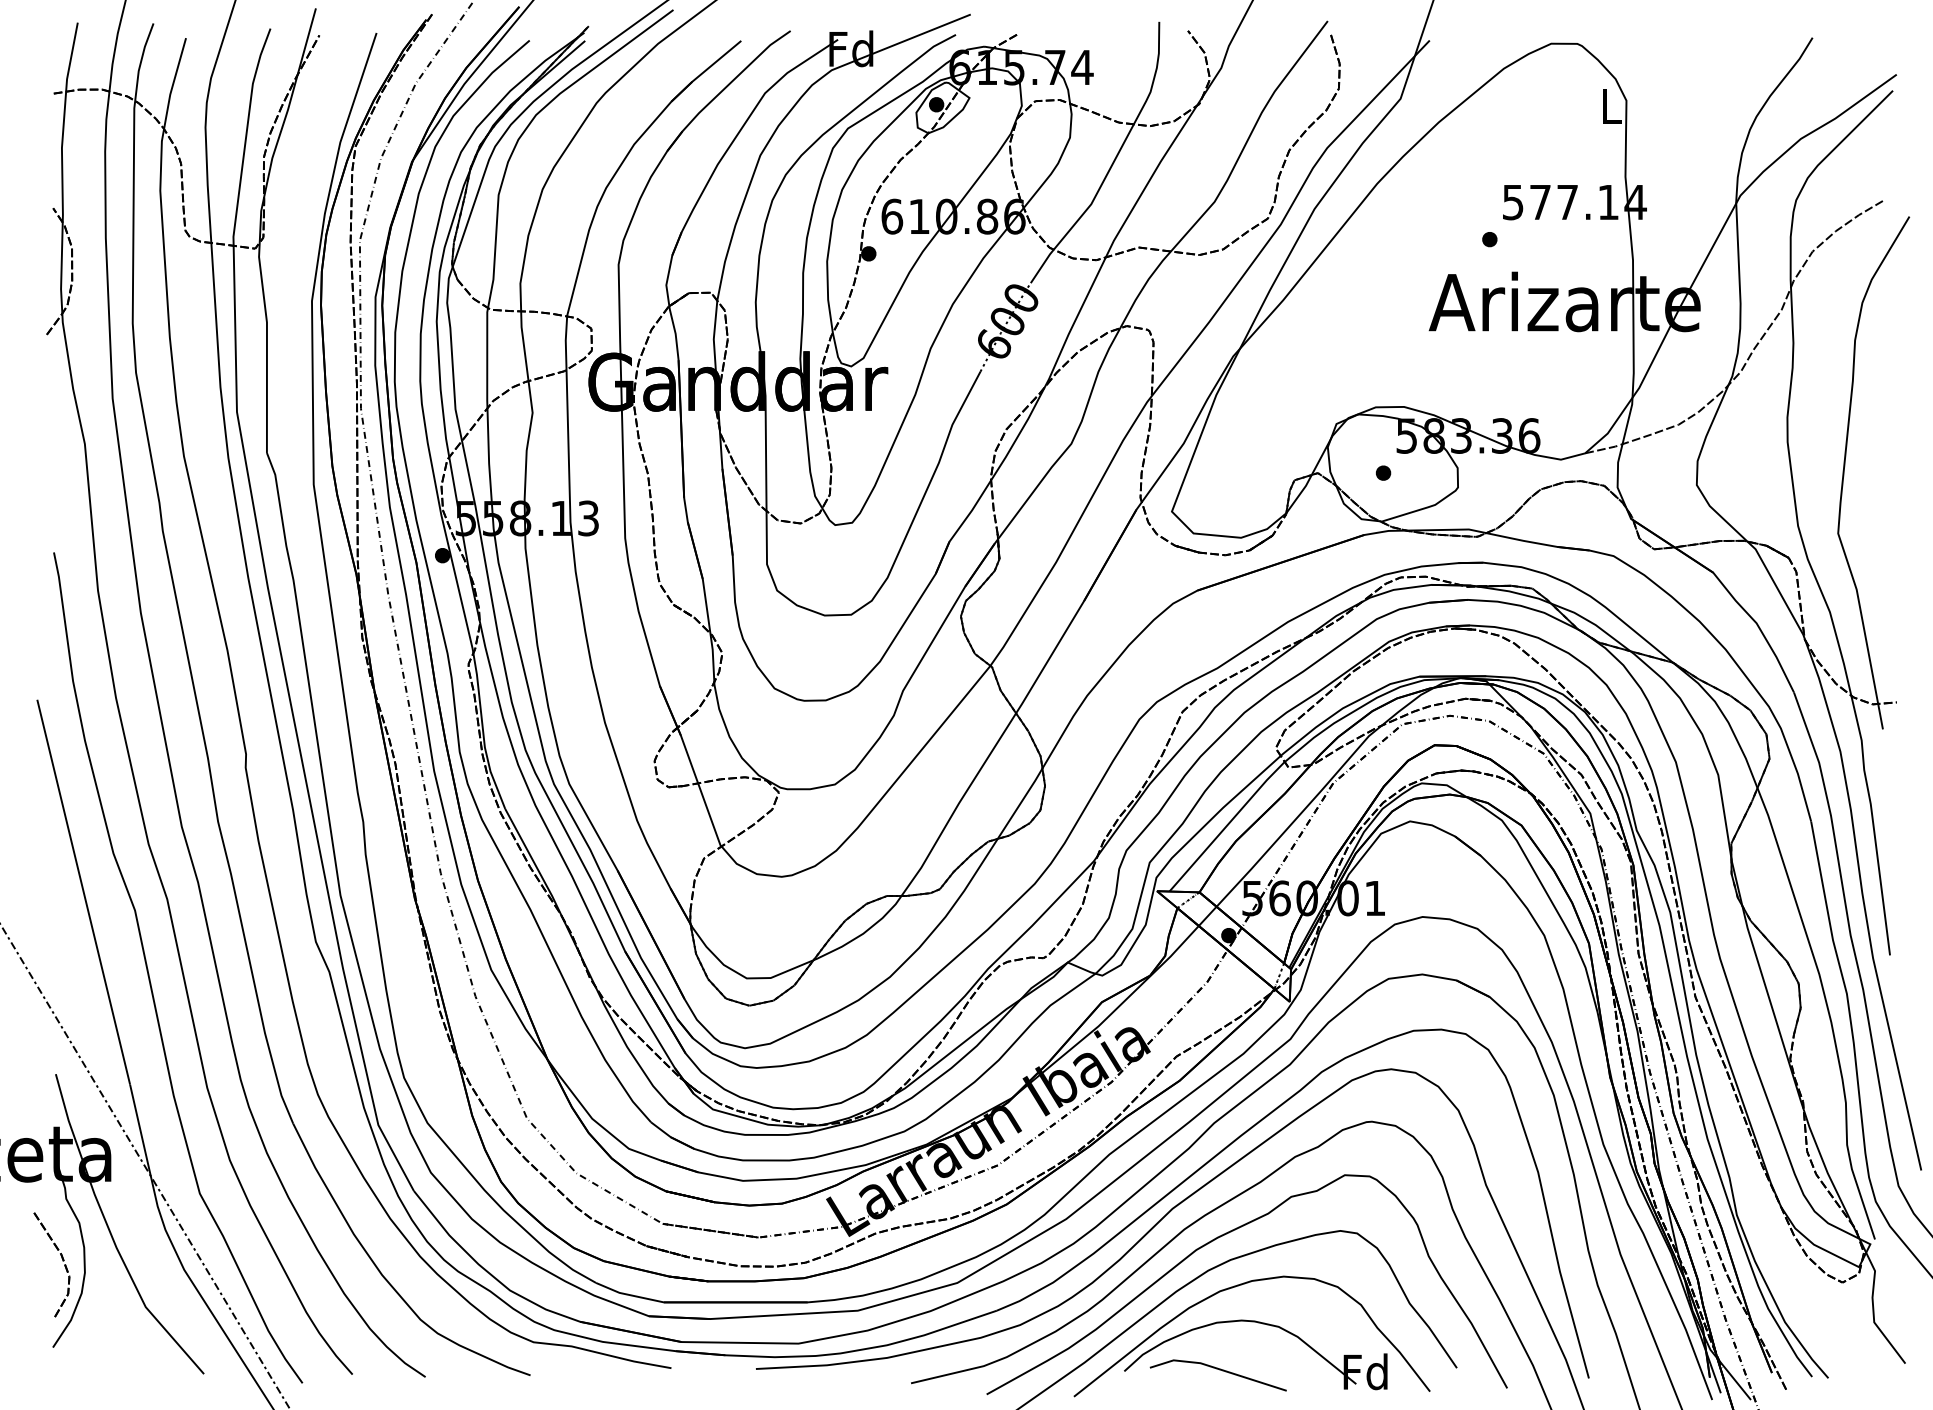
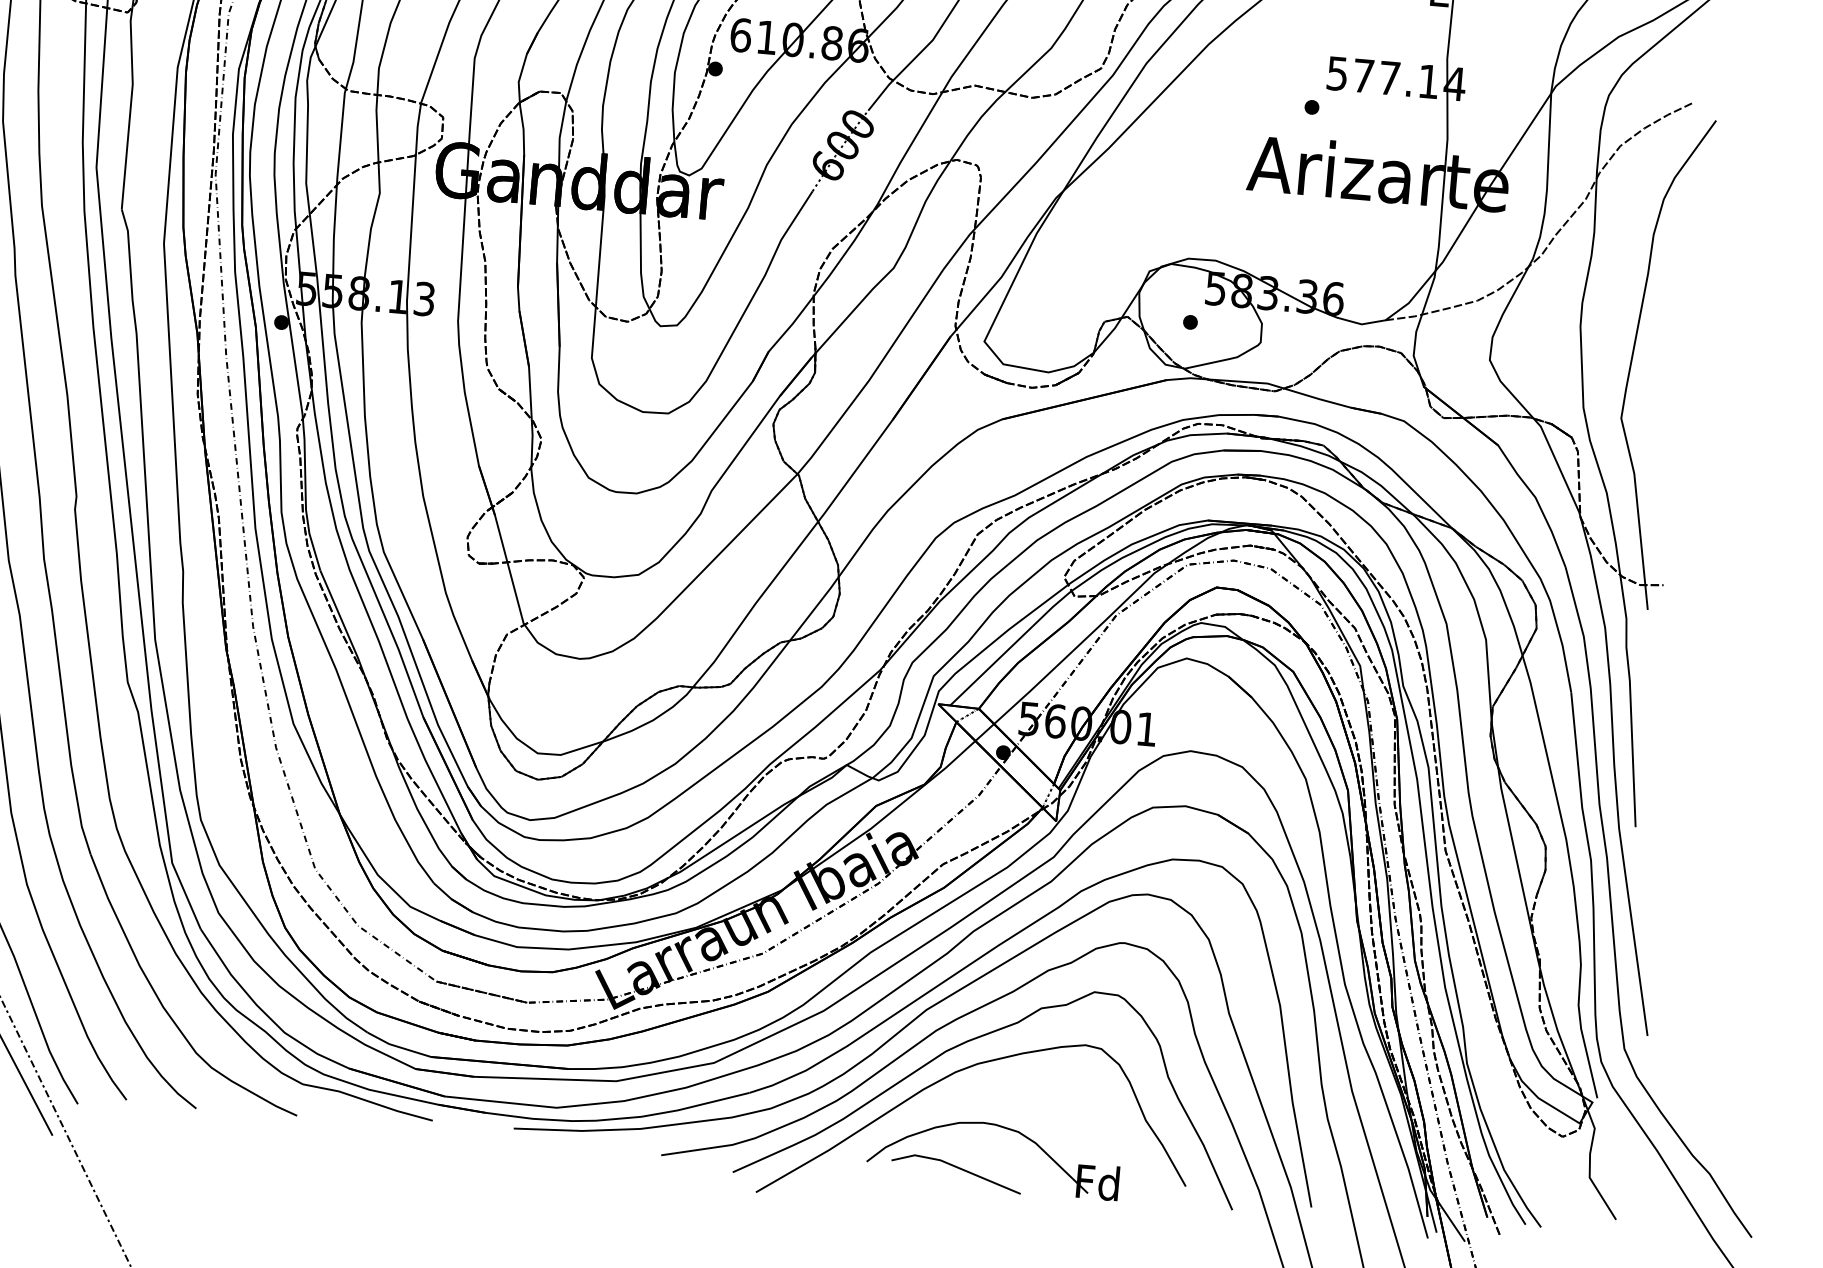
curve: (1235, 1287) -> (980, 1090), removed

